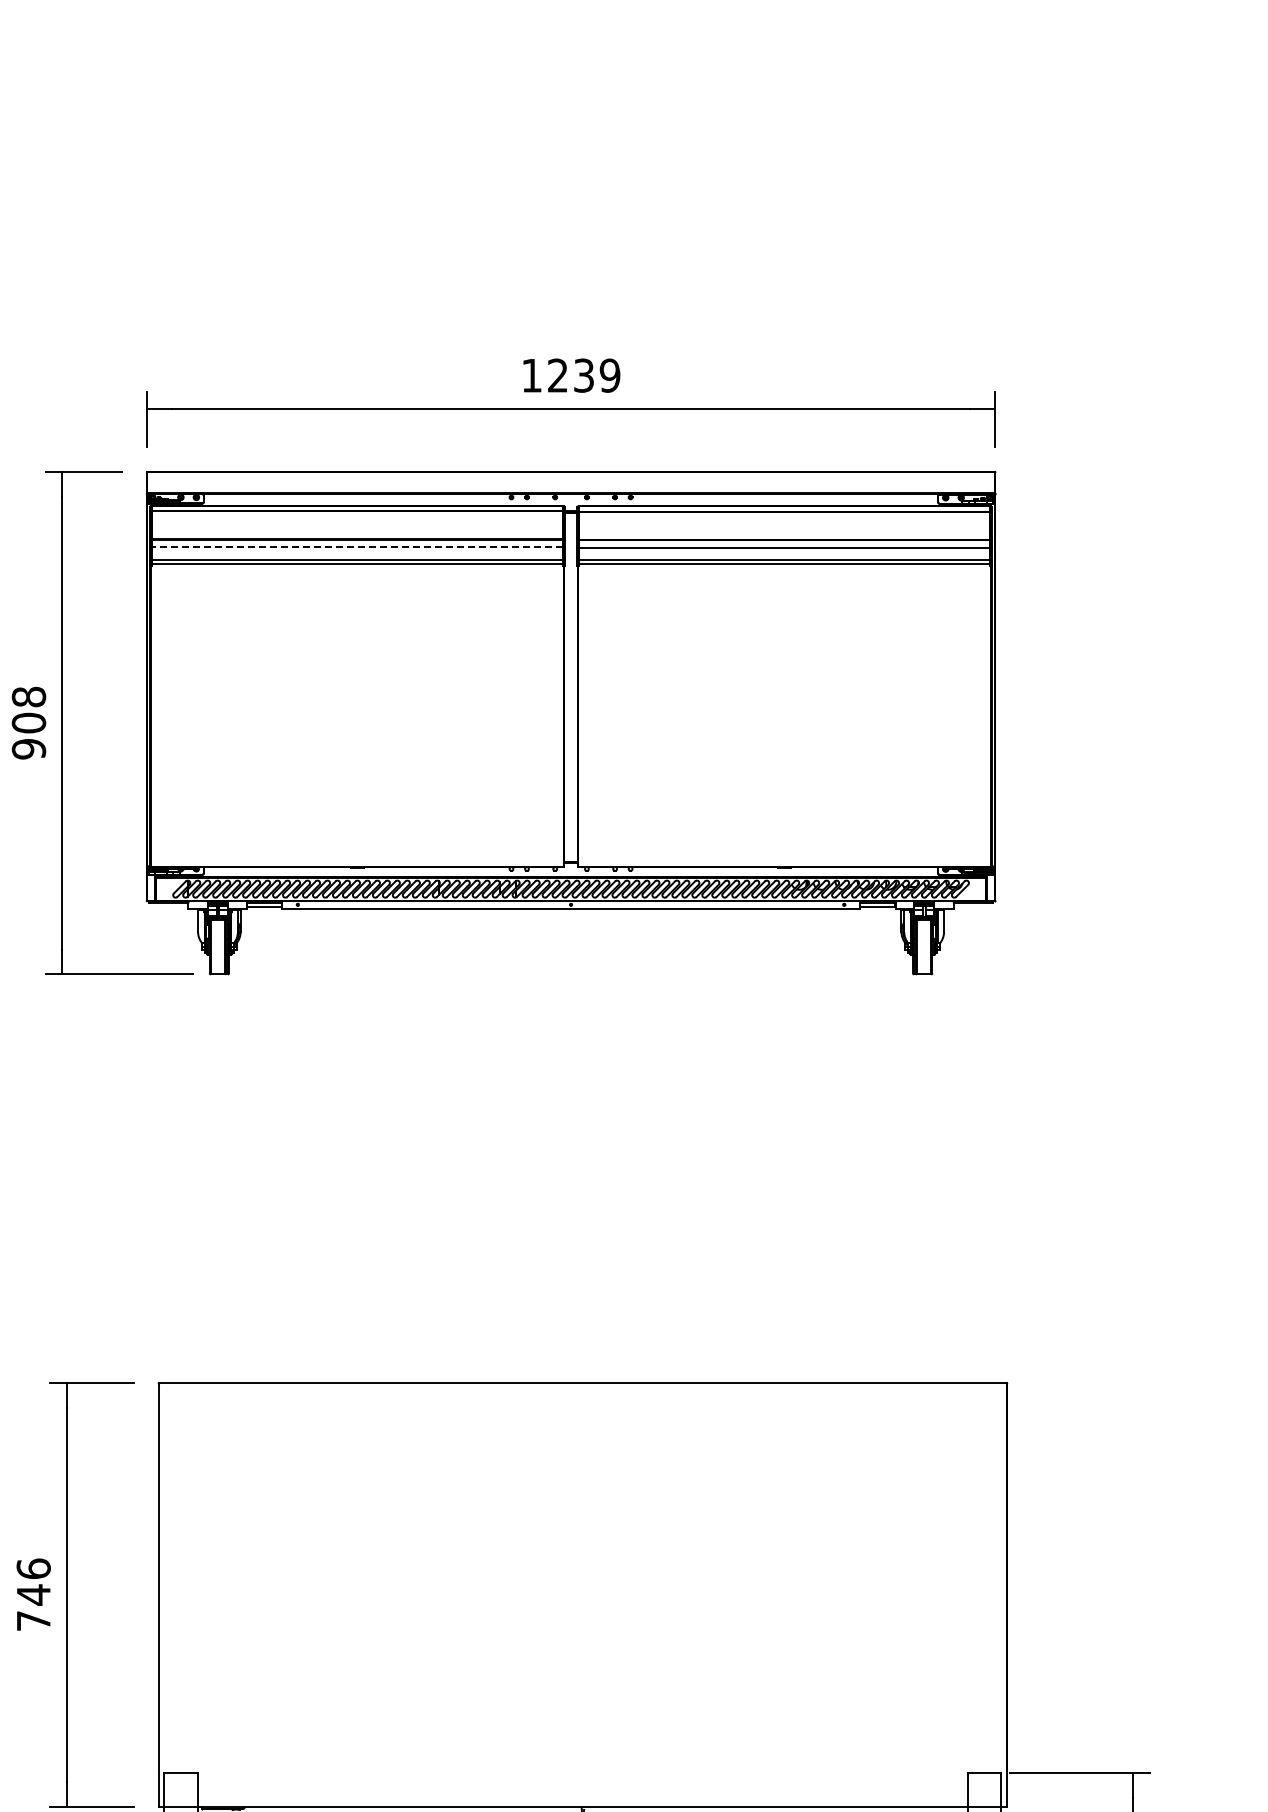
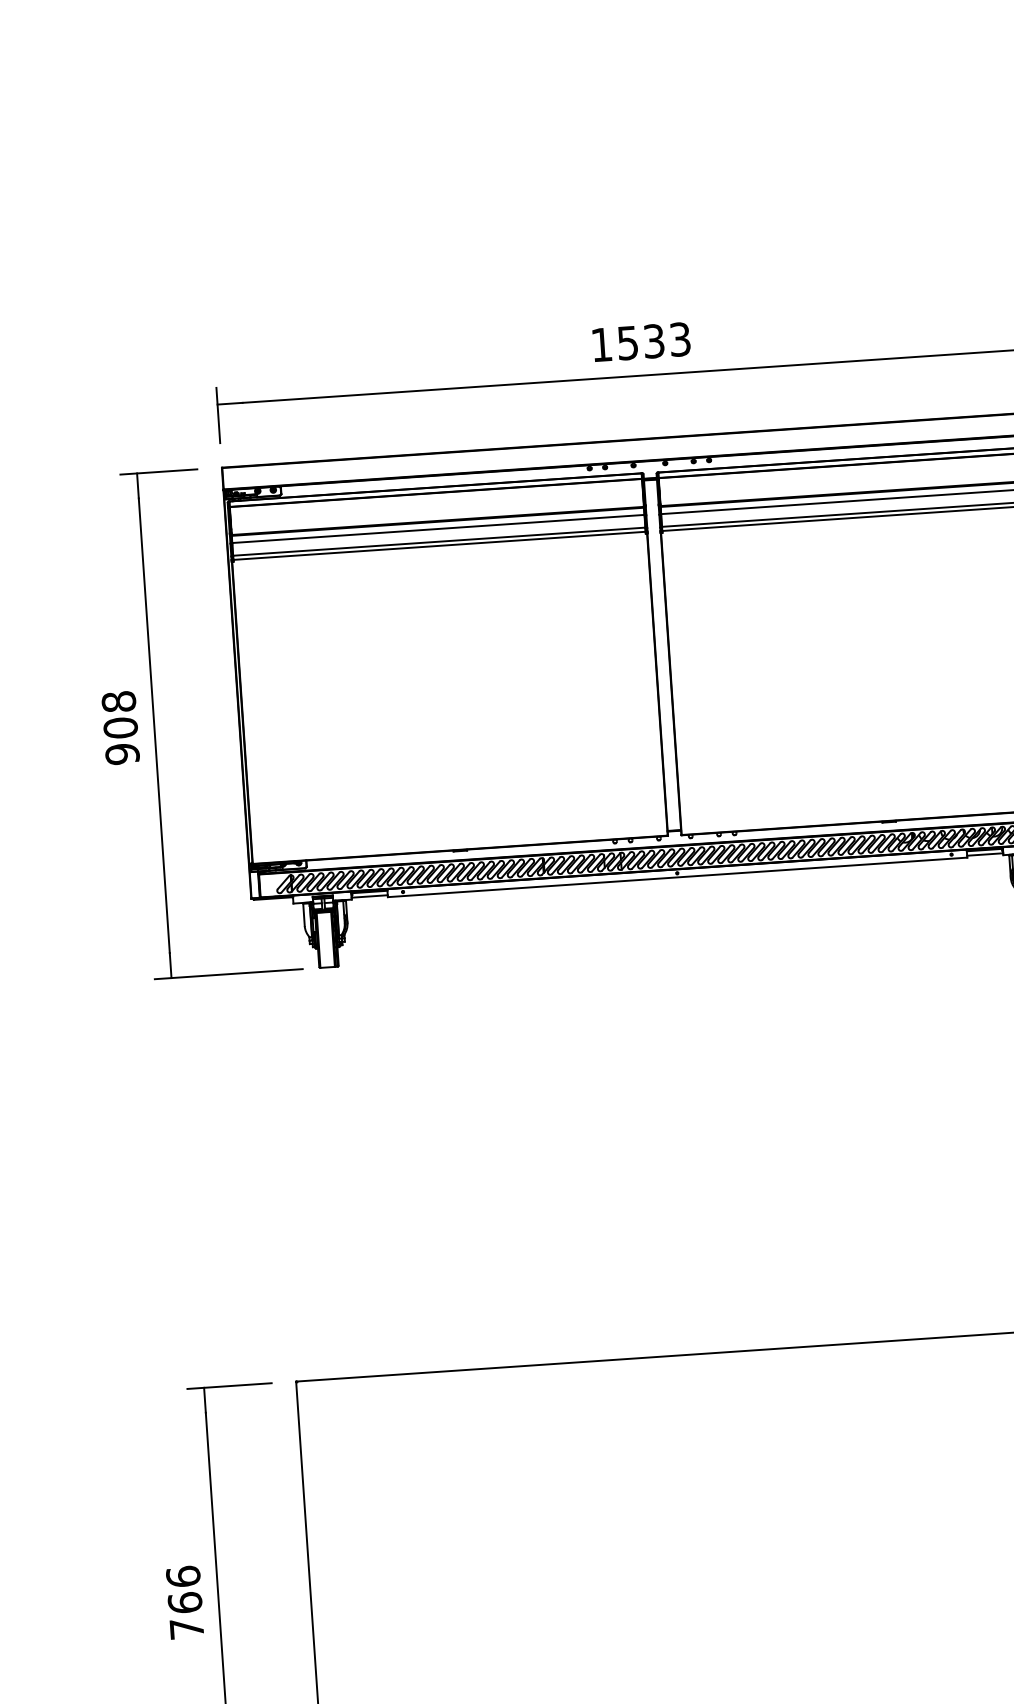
text: (584, 375) -> (654, 341), 1239 -> 1533
line: (356, 547) -> (437, 529), dashed -> solid
text: (33, 1594) -> (184, 1602), 746 -> 766

